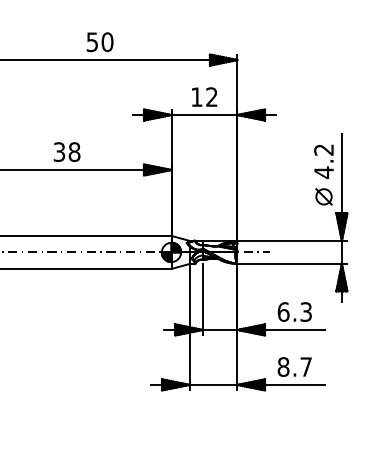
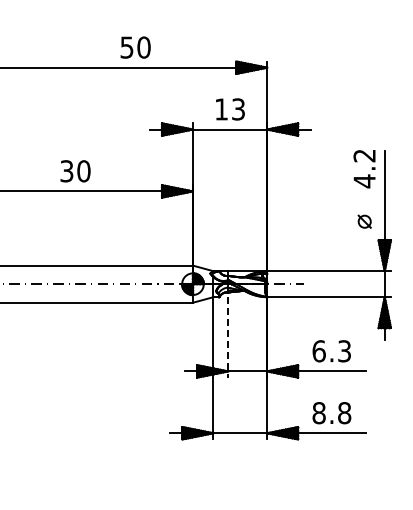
text: (99, 42) -> (135, 47), moved
text: (211, 97) -> (238, 109), 12 -> 13
text: (74, 152) -> (83, 171), 38 -> 30
text: (323, 162) -> (364, 169), moved
part: (323, 196) -> (364, 221), size x0.7
line: (203, 299) -> (228, 337), solid -> dashed
text: (306, 367) -> (344, 413), 8.7 -> 8.8

